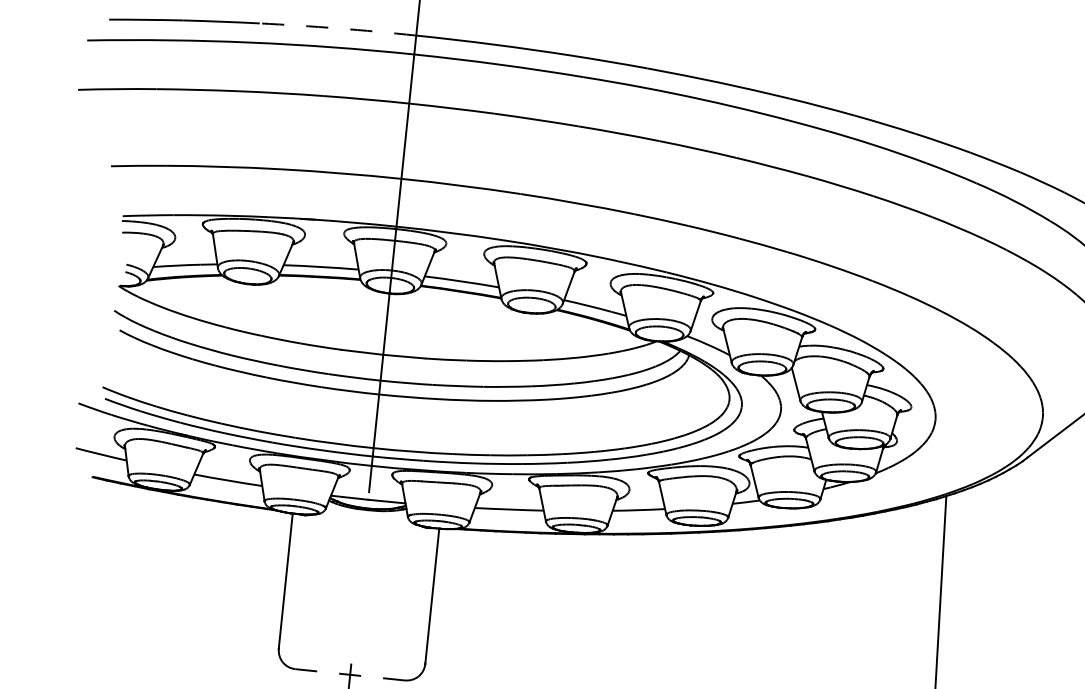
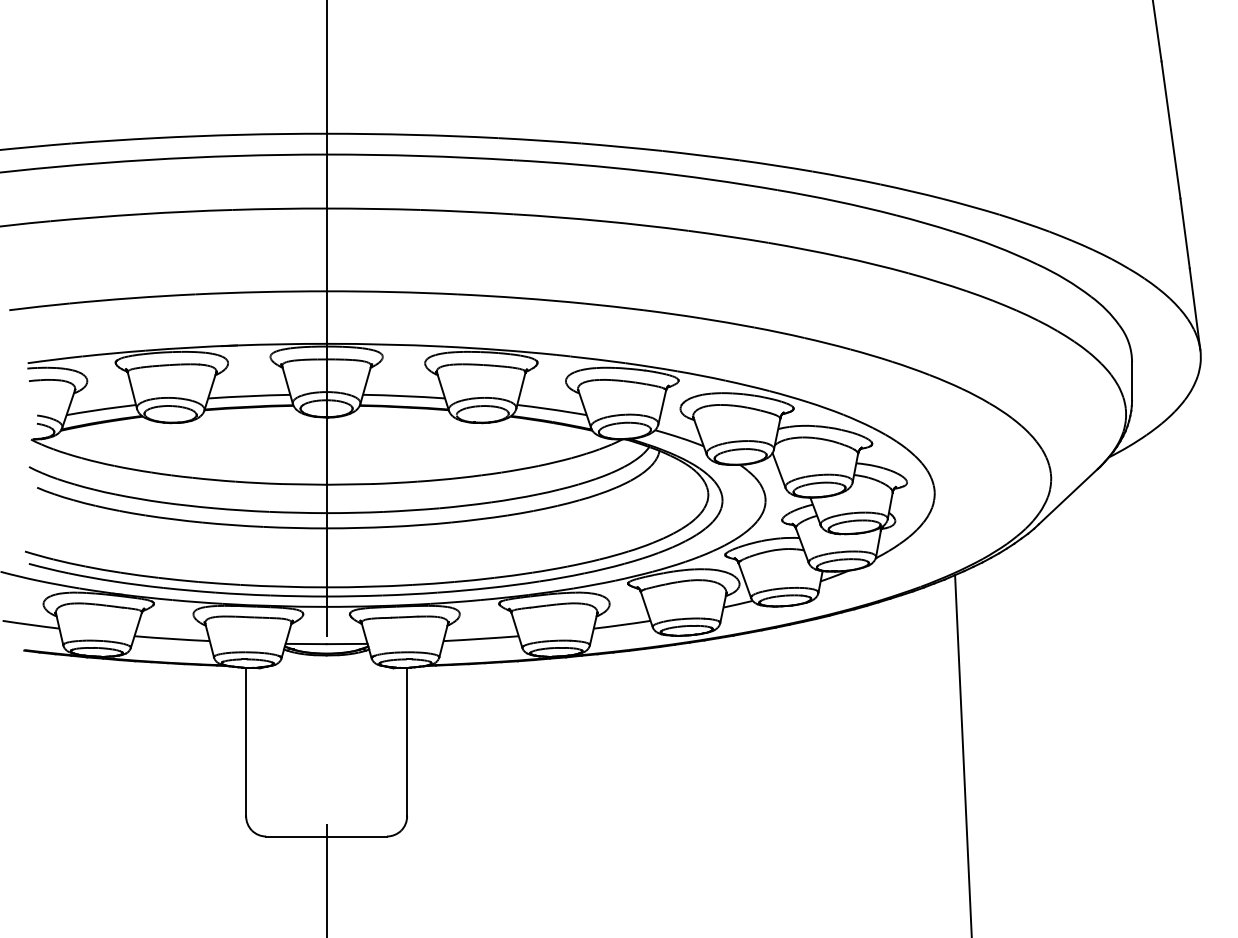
arc: (337, 28) -> (240, 134), dashed -> solid
line: (350, 674) -> (326, 836), dashed -> solid

